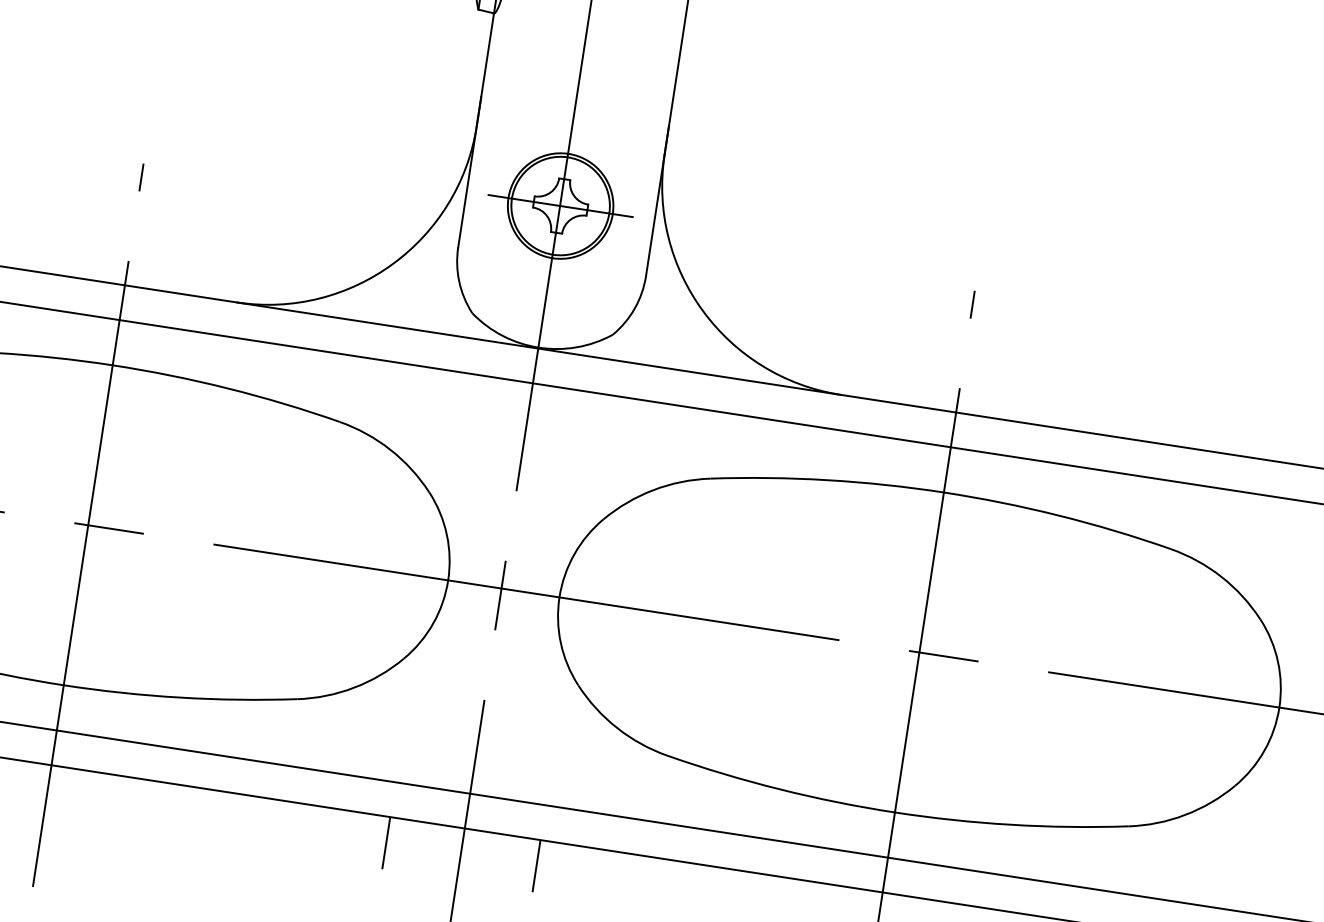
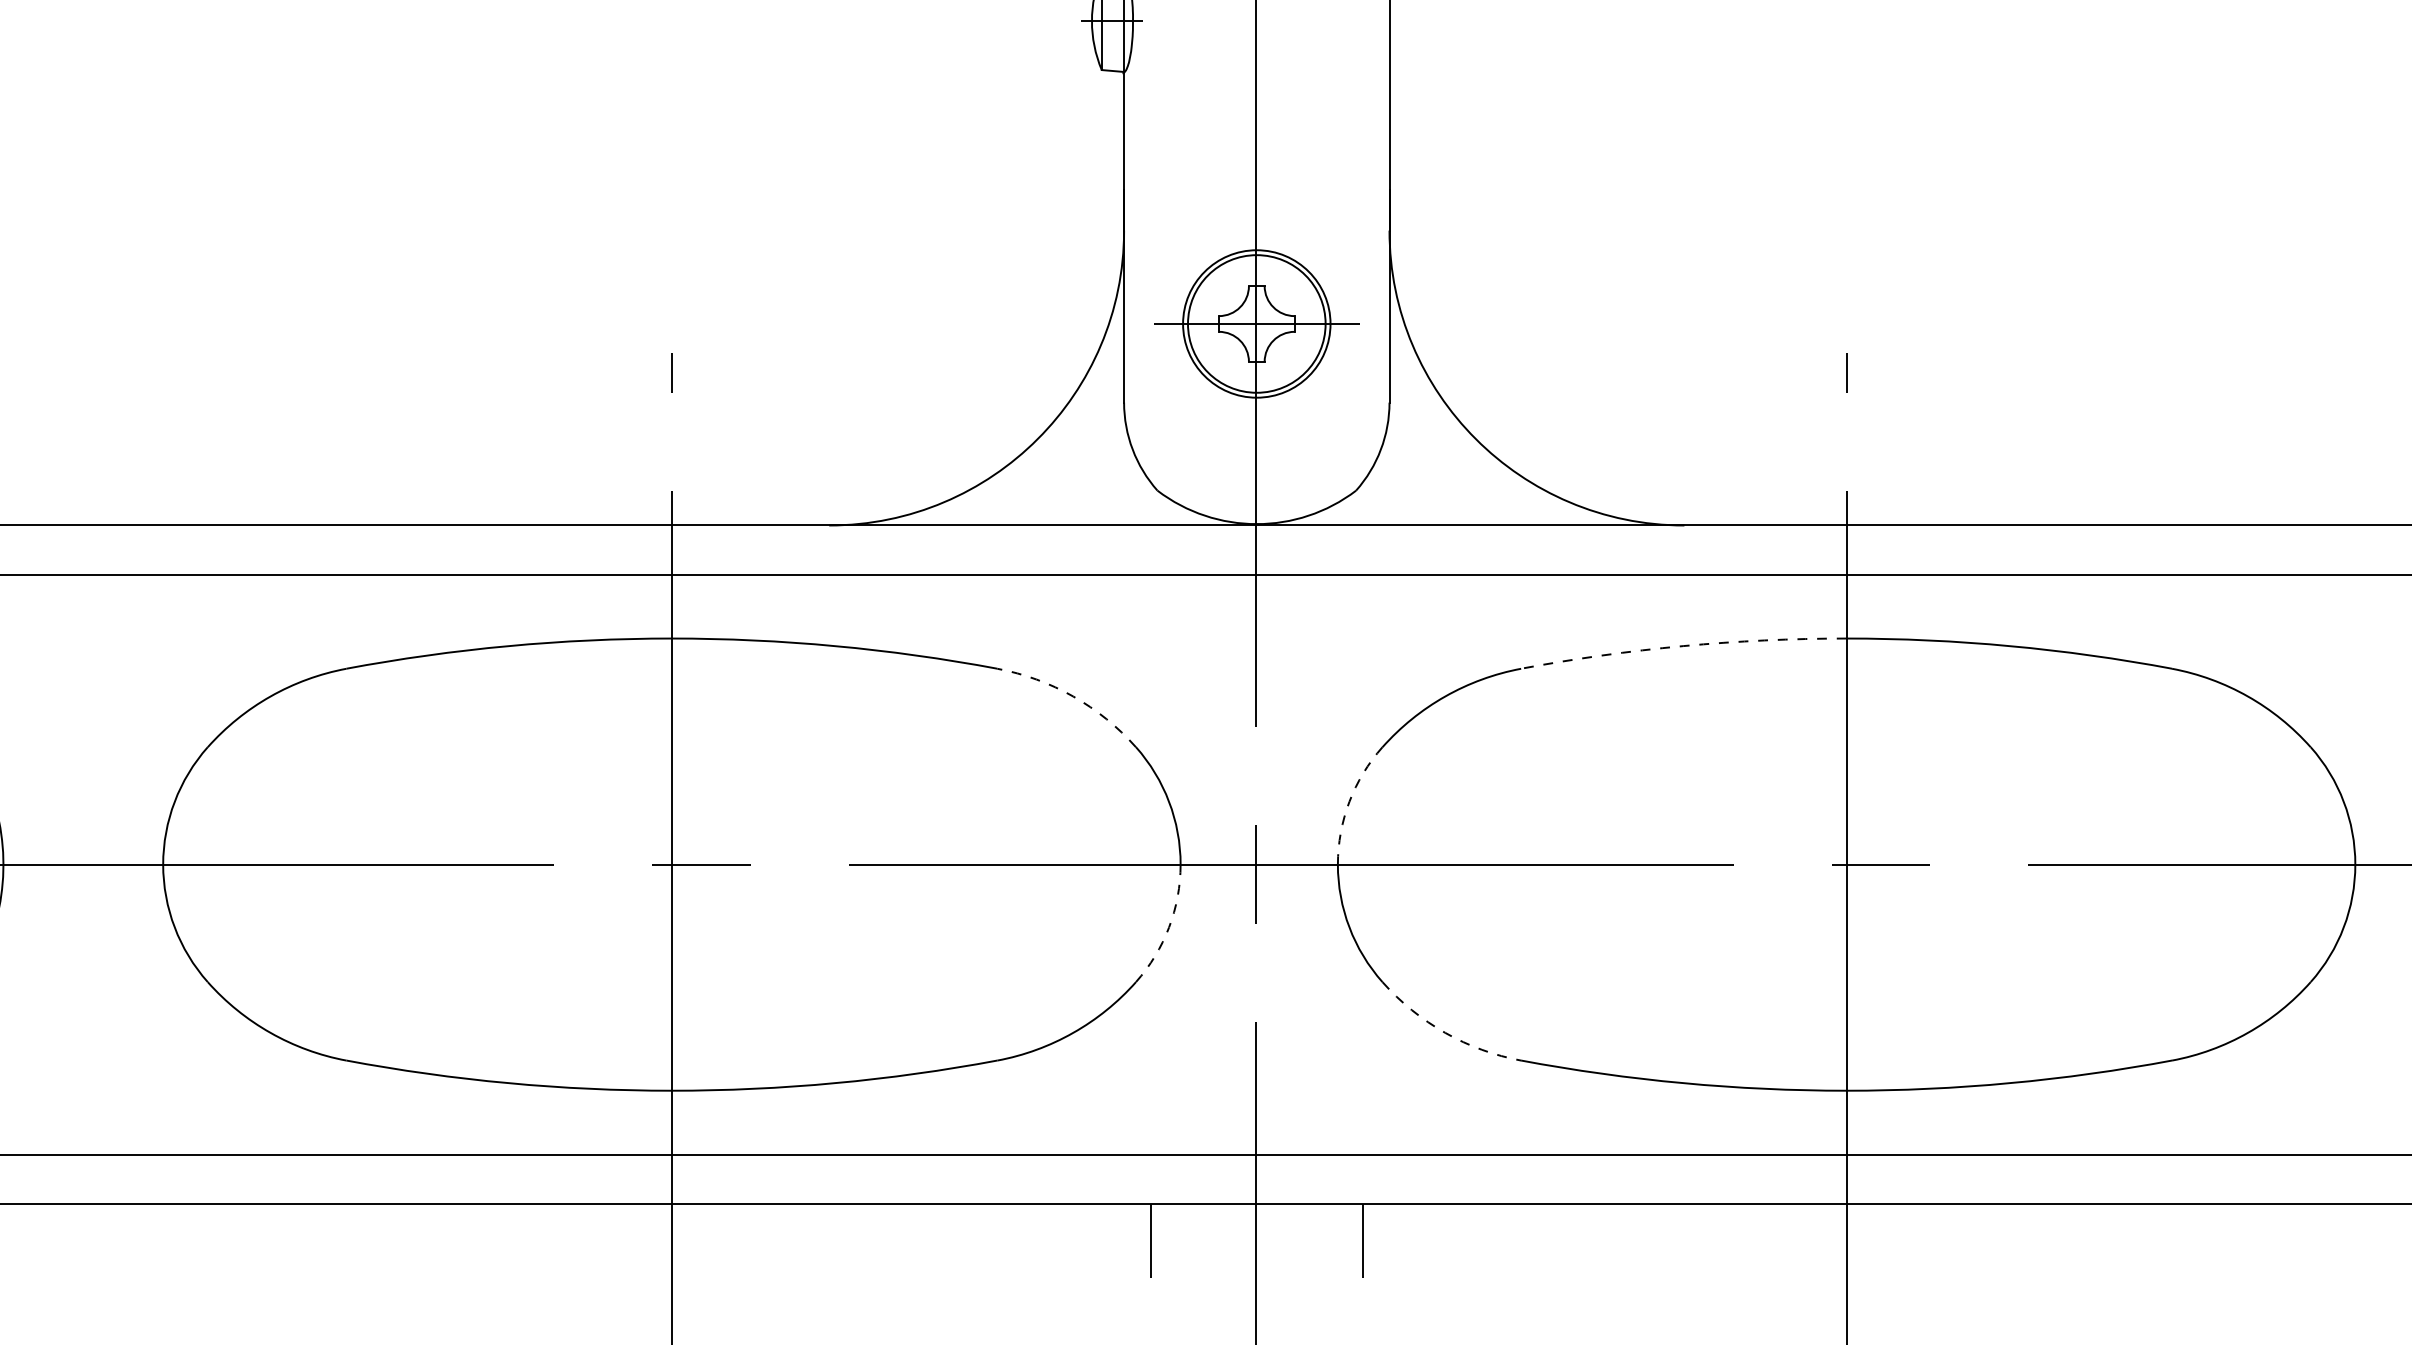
arc: (390, 449) -> (1073, 696), solid -> dashed
arc: (827, 480) -> (1683, 646), solid -> dashed
arc: (574, 553) -> (1349, 801), solid -> dashed
arc: (433, 623) -> (1169, 927), solid -> dashed
arc: (617, 727) -> (1445, 1032), solid -> dashed

